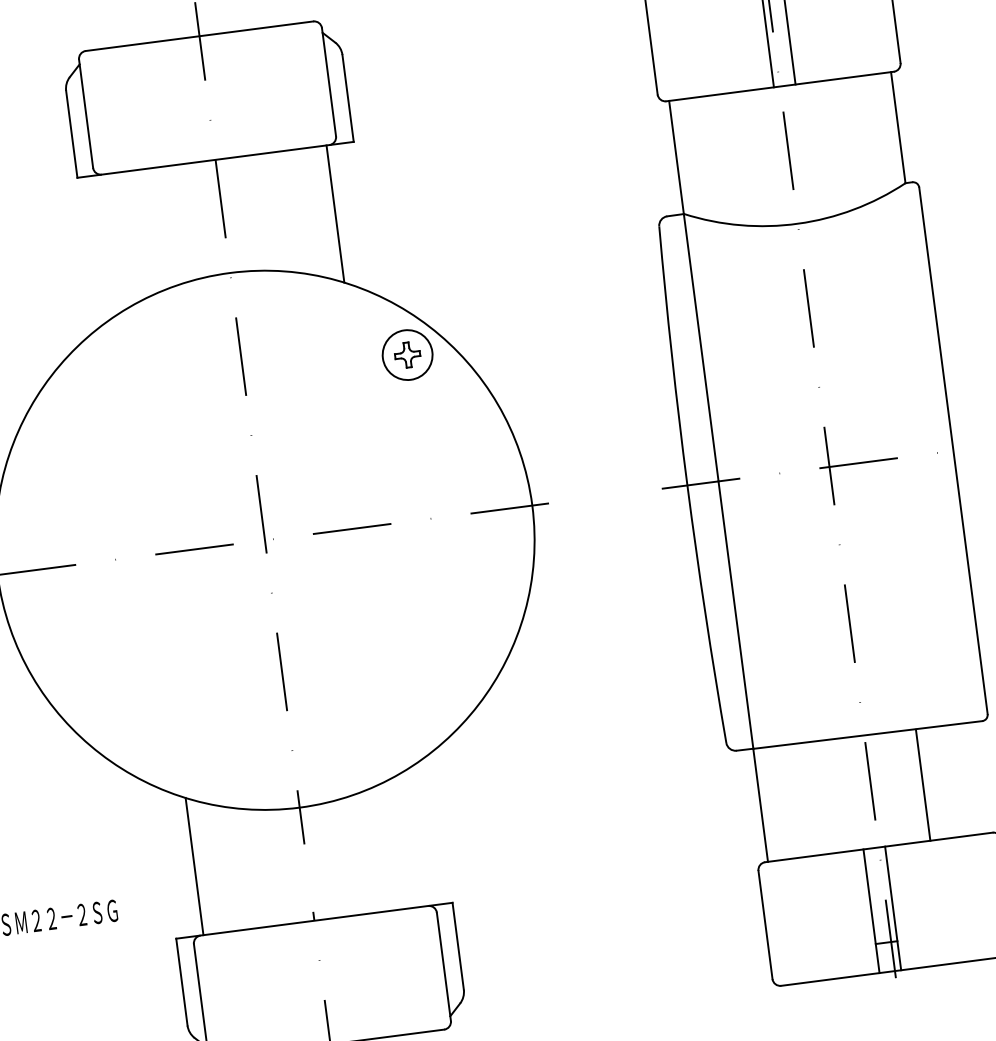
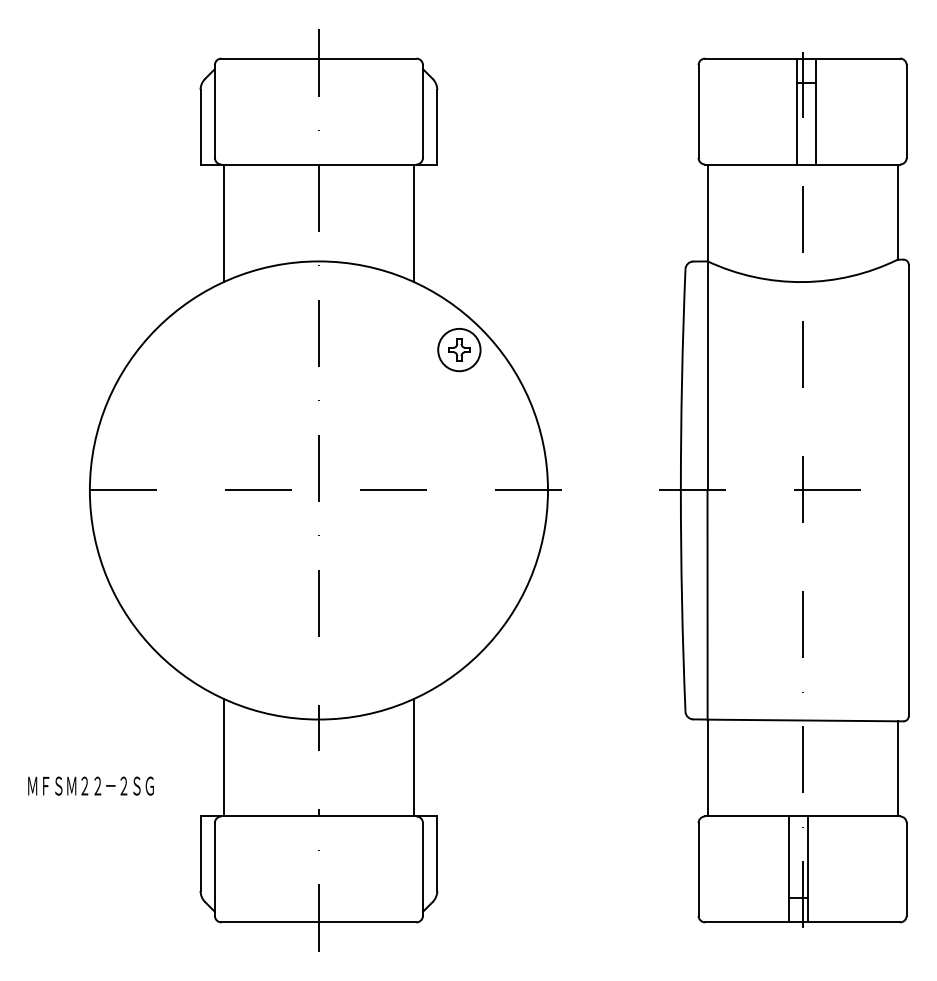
line: (113, 243) -> (223, 223), added
line: (922, 784) -> (897, 768), moved
line: (417, 837) -> (414, 757), added

